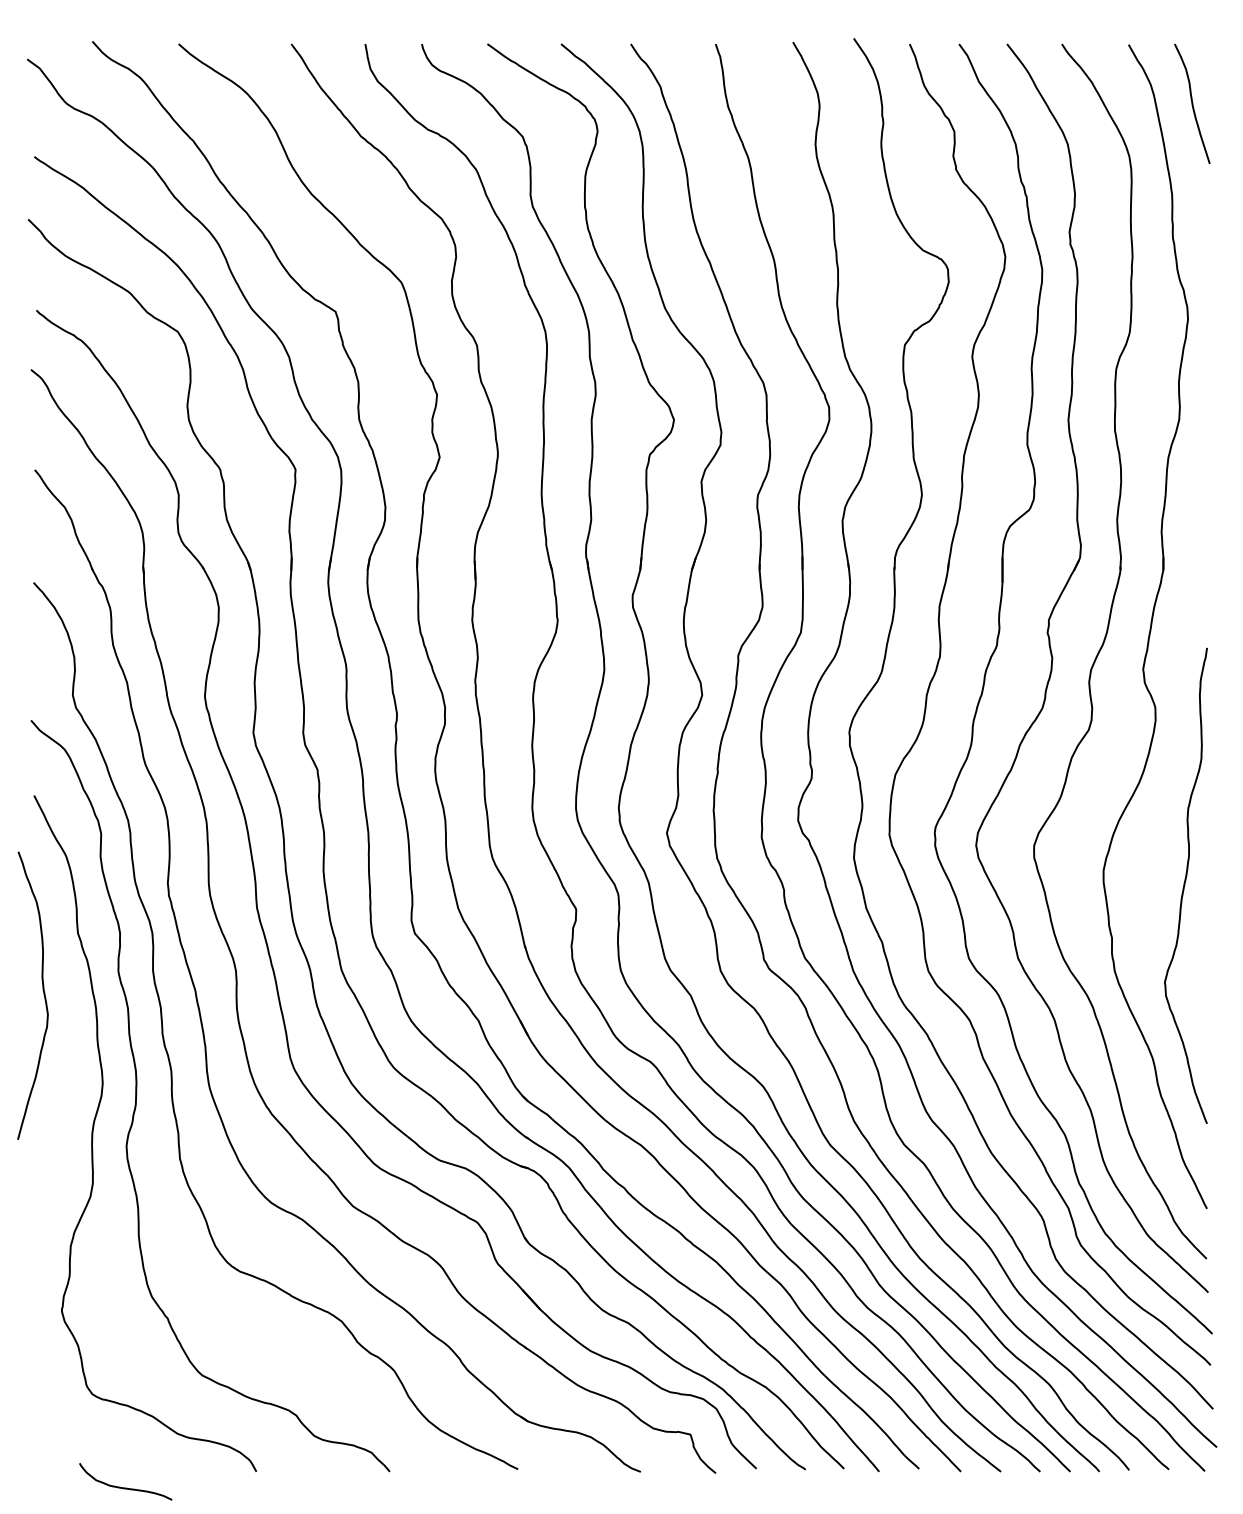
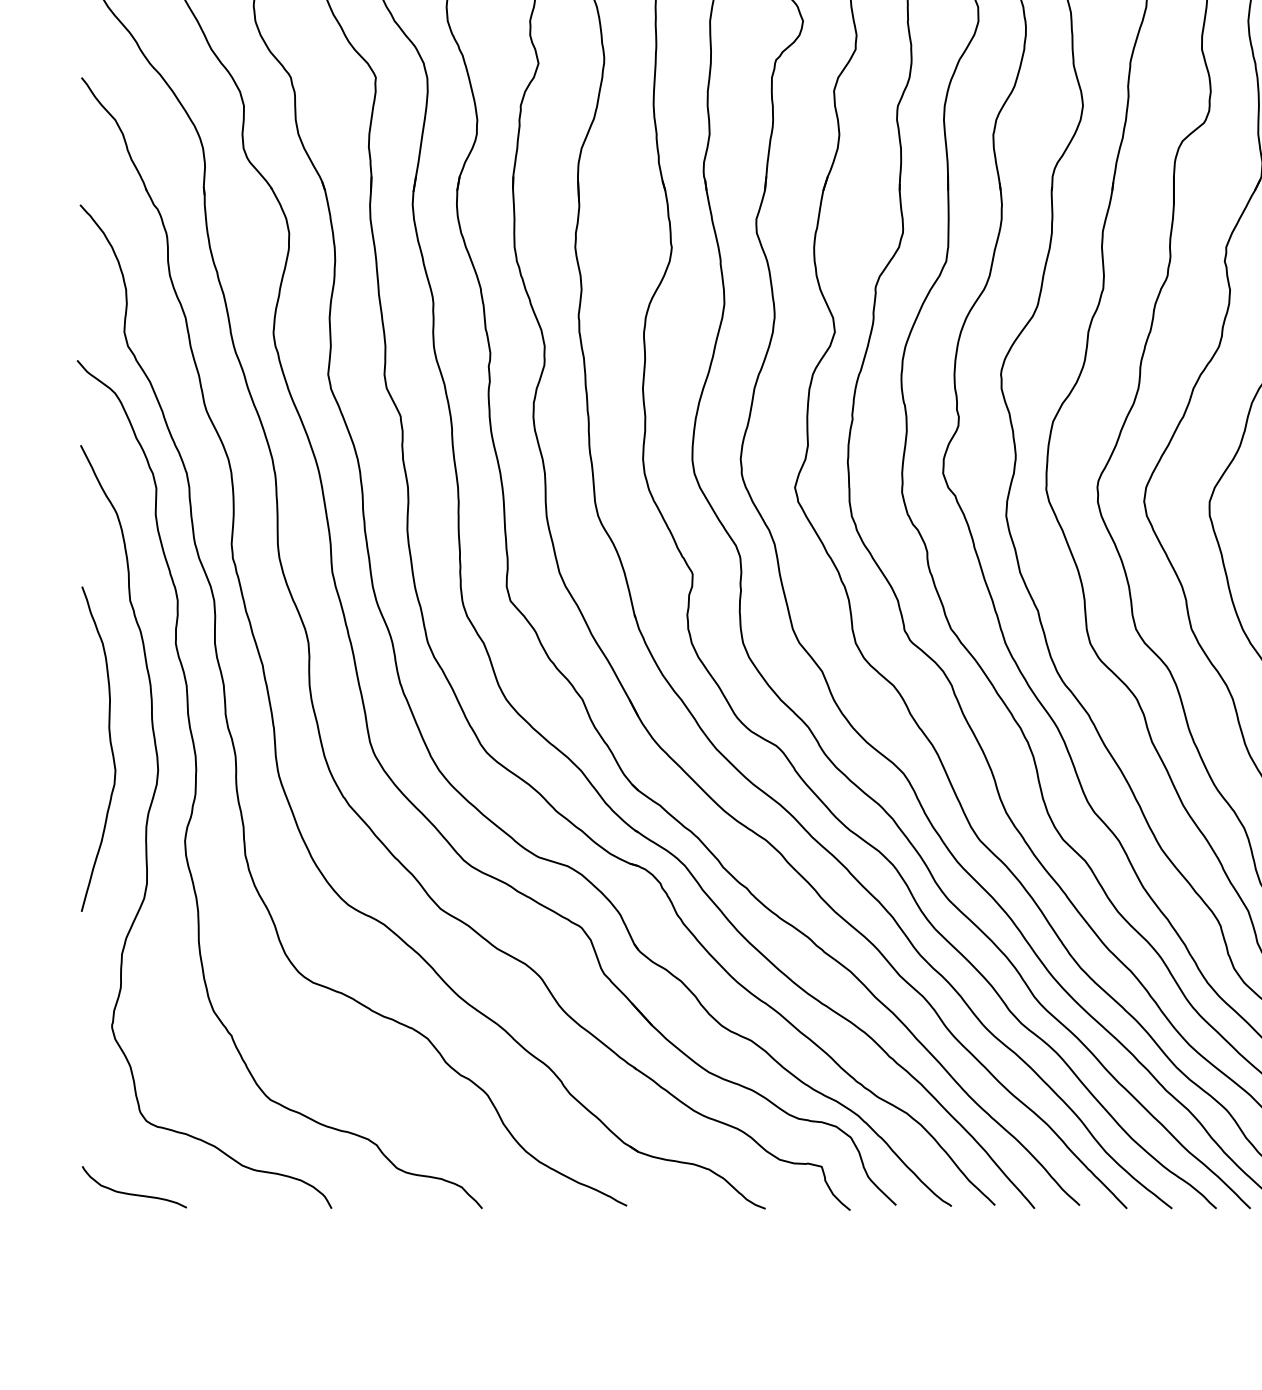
curve: (43, 995) -> (110, 748), moved
curve: (125, 1487) -> (134, 1193), moved

